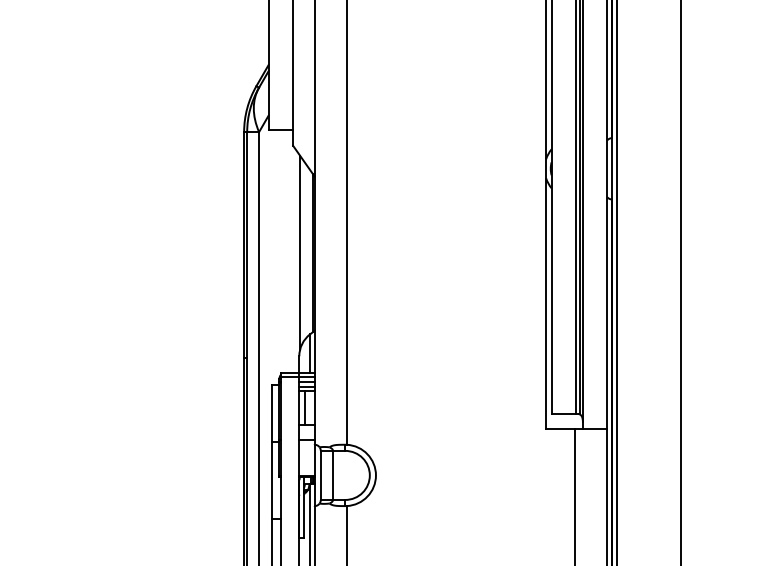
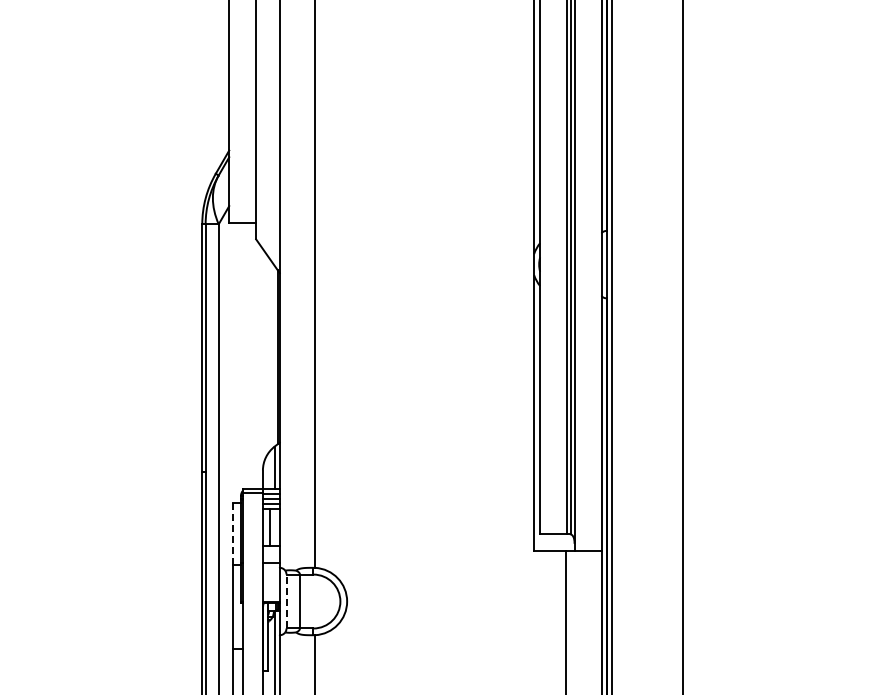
line: (299, 252) -> (263, 356), removed
line: (271, 414) -> (232, 534), solid -> dashed
line: (320, 475) -> (286, 601), solid -> dashed

